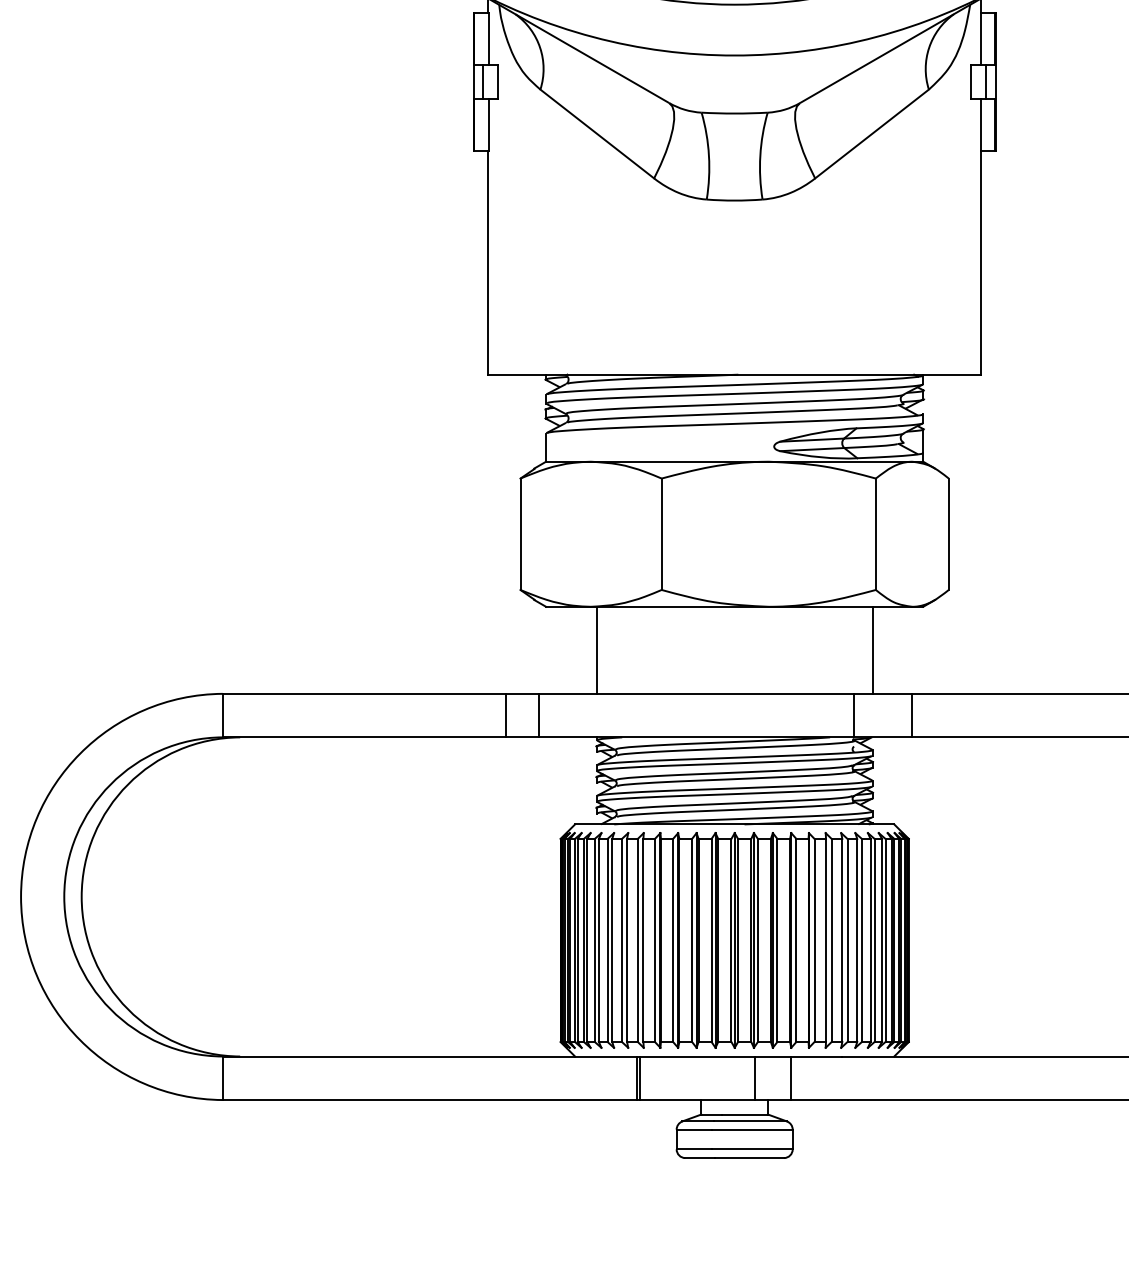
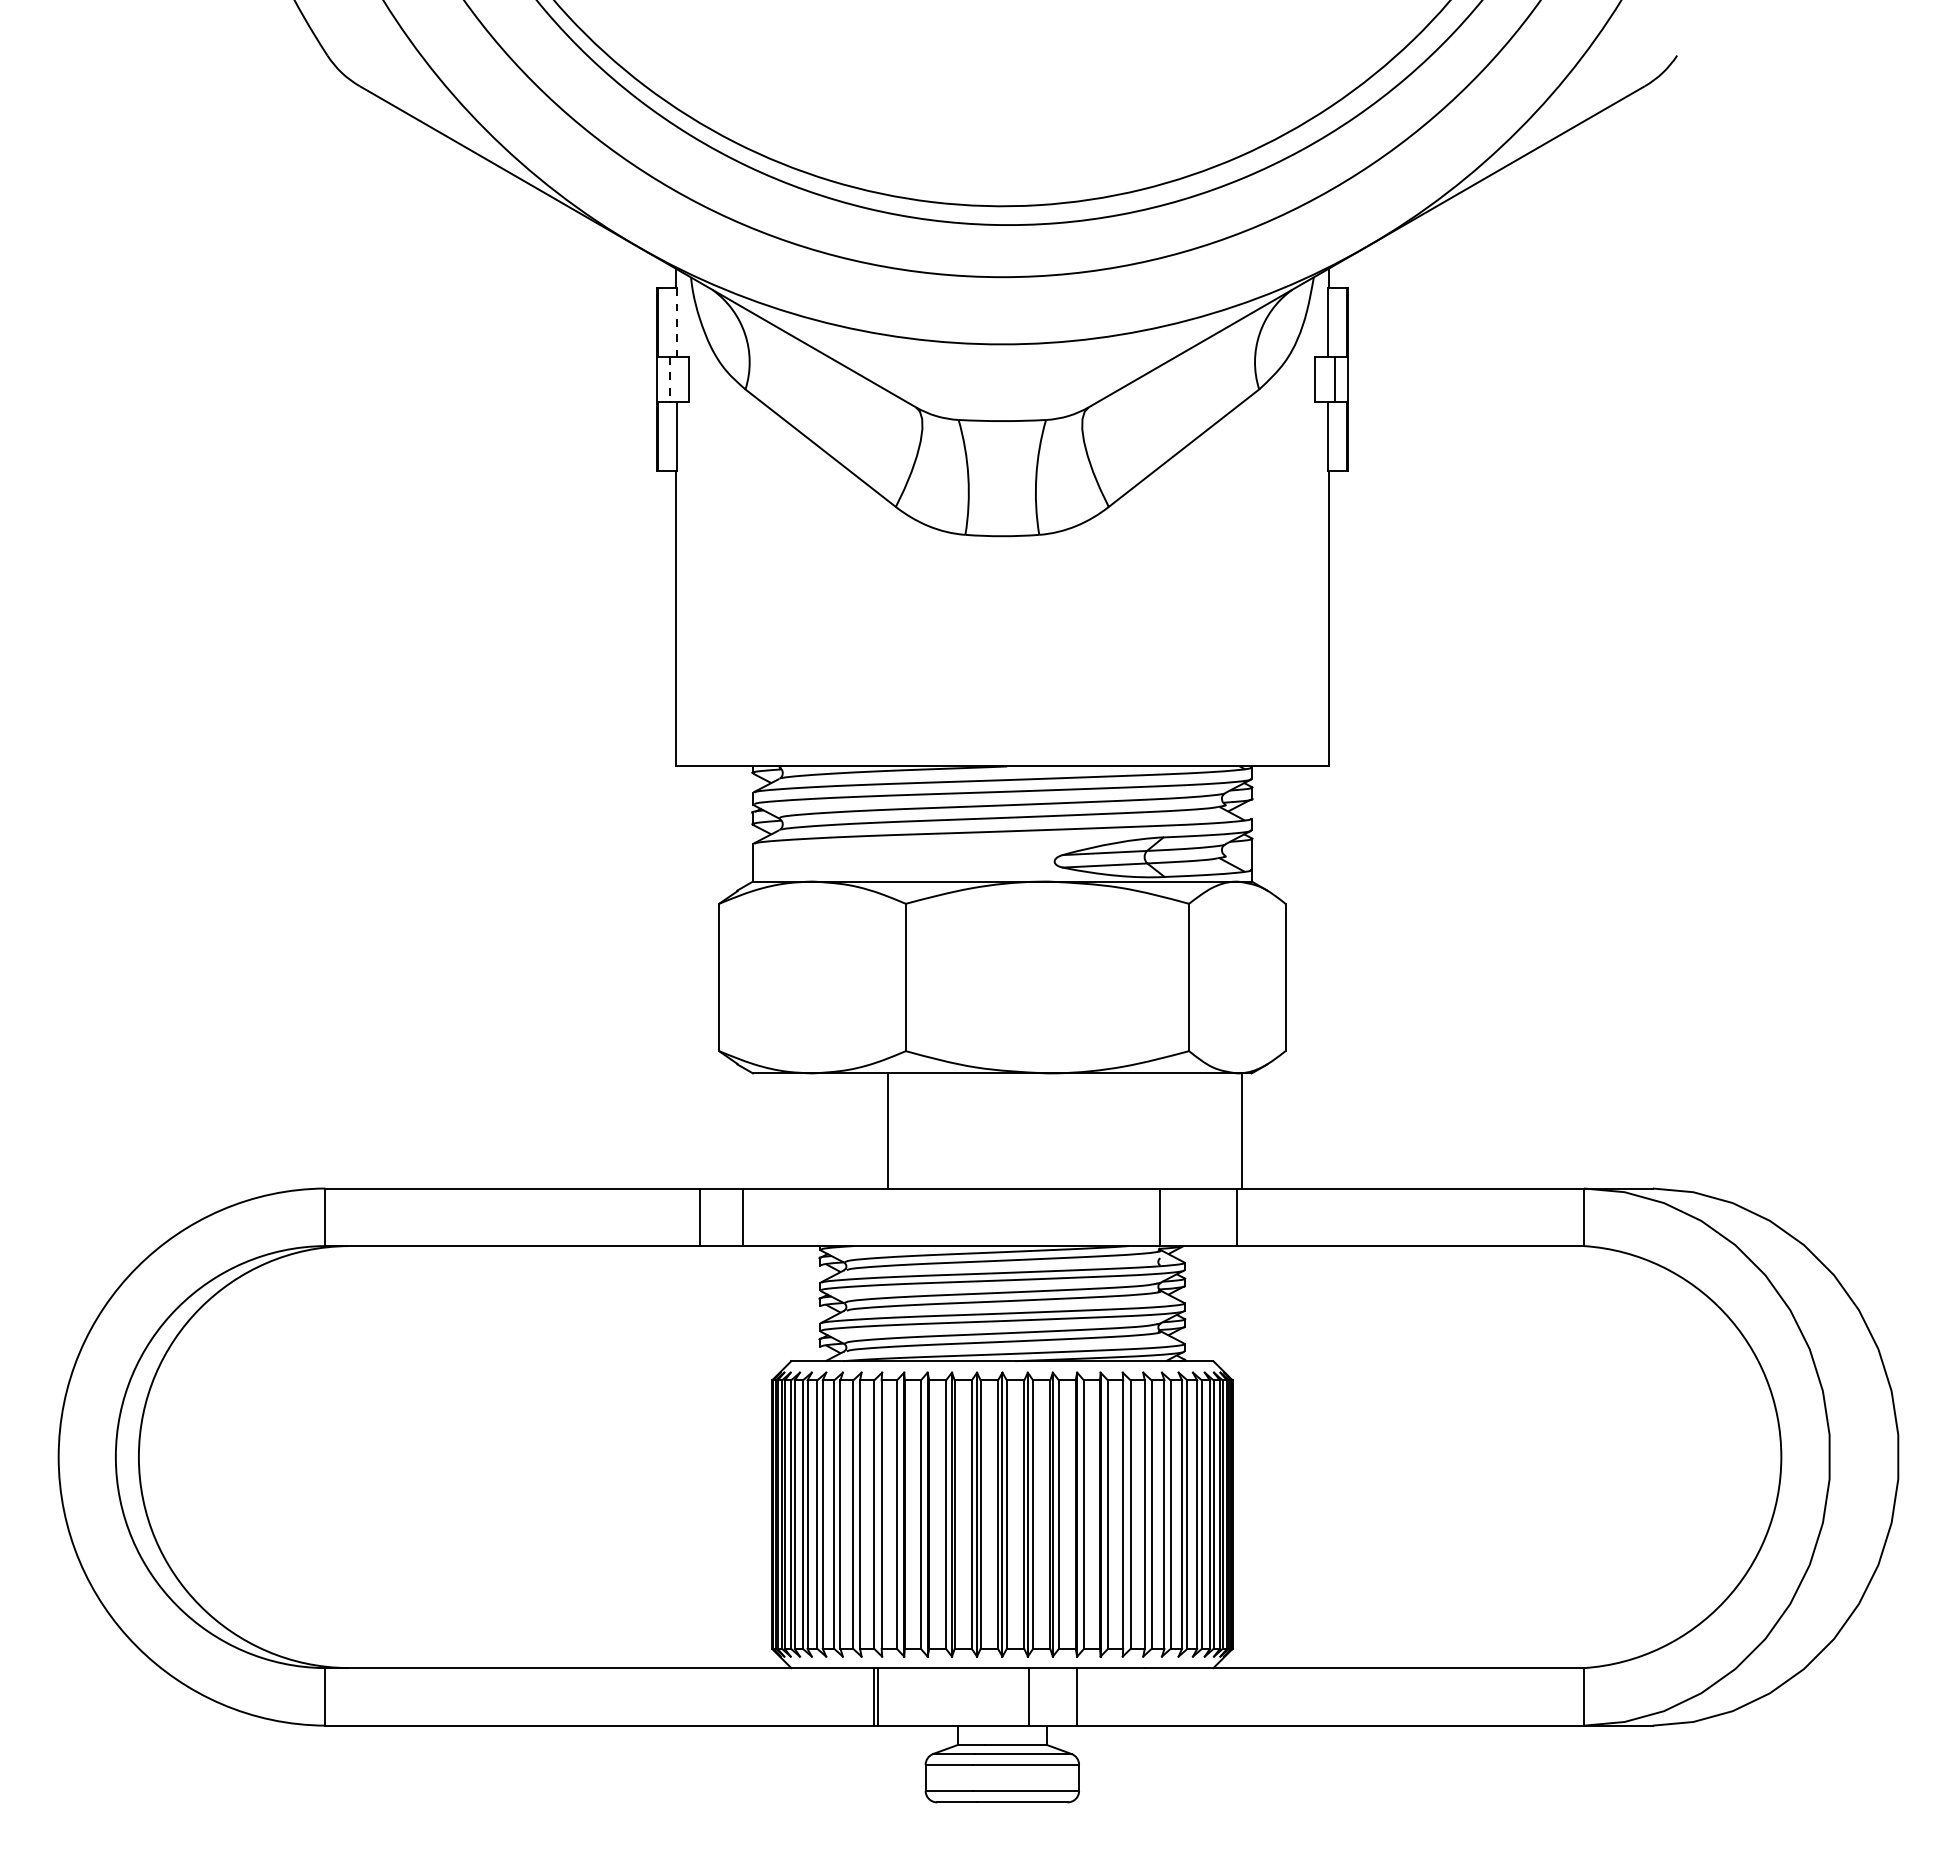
line: (489, 39) -> (677, 323), solid -> dashed
line: (483, 82) -> (670, 380), solid -> dashed
line: (597, 649) -> (888, 1130), moved
line: (872, 649) -> (1241, 1130), moved

